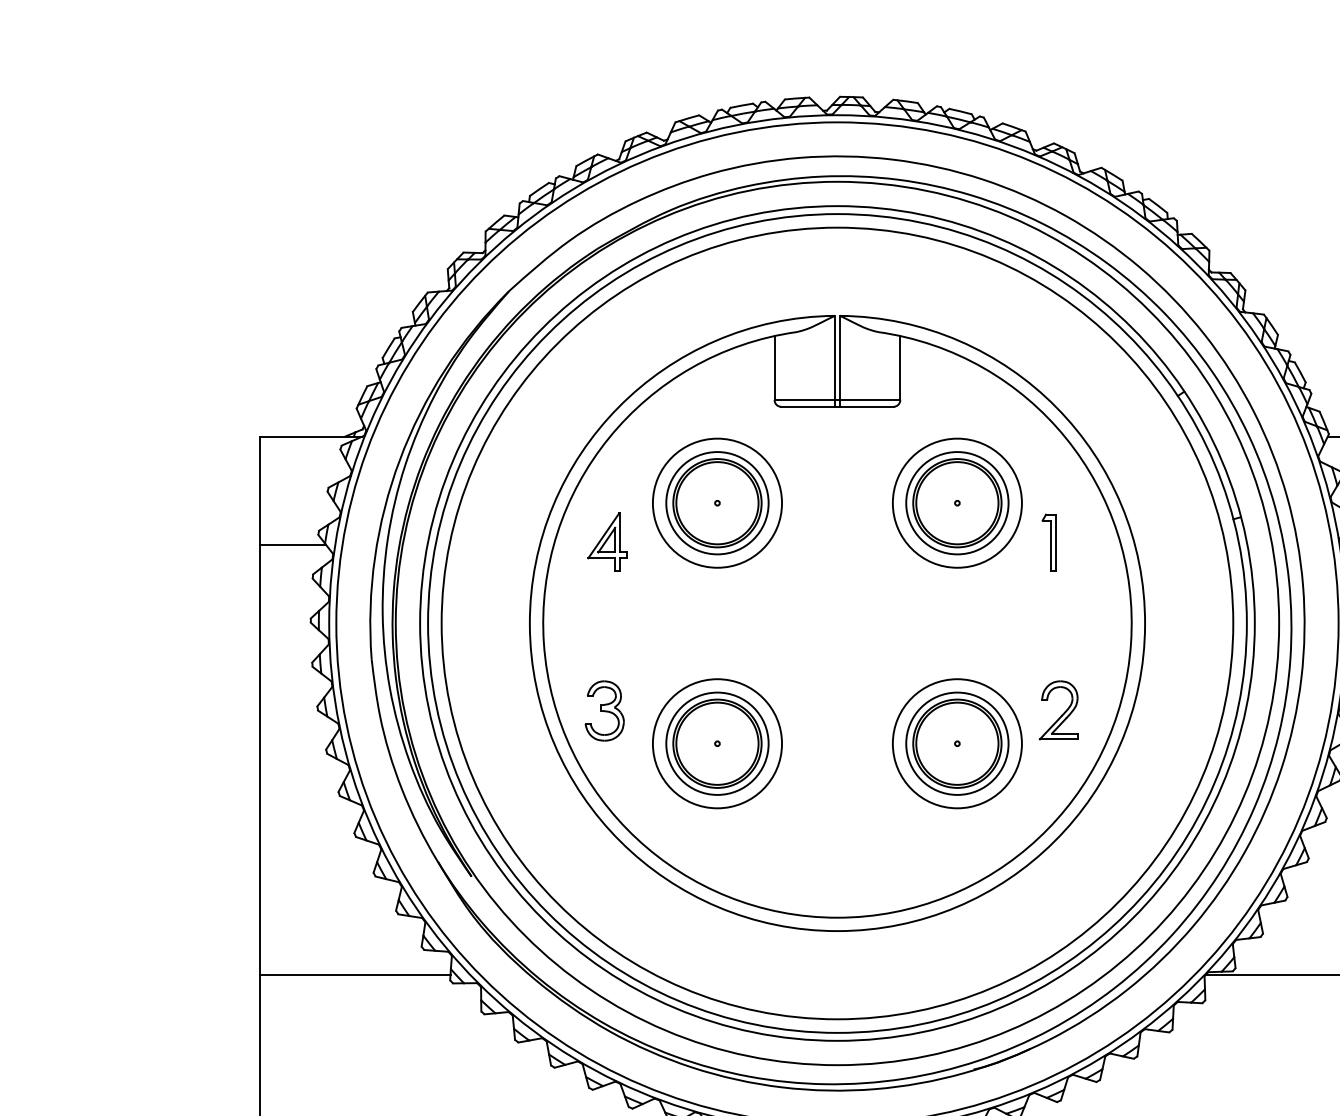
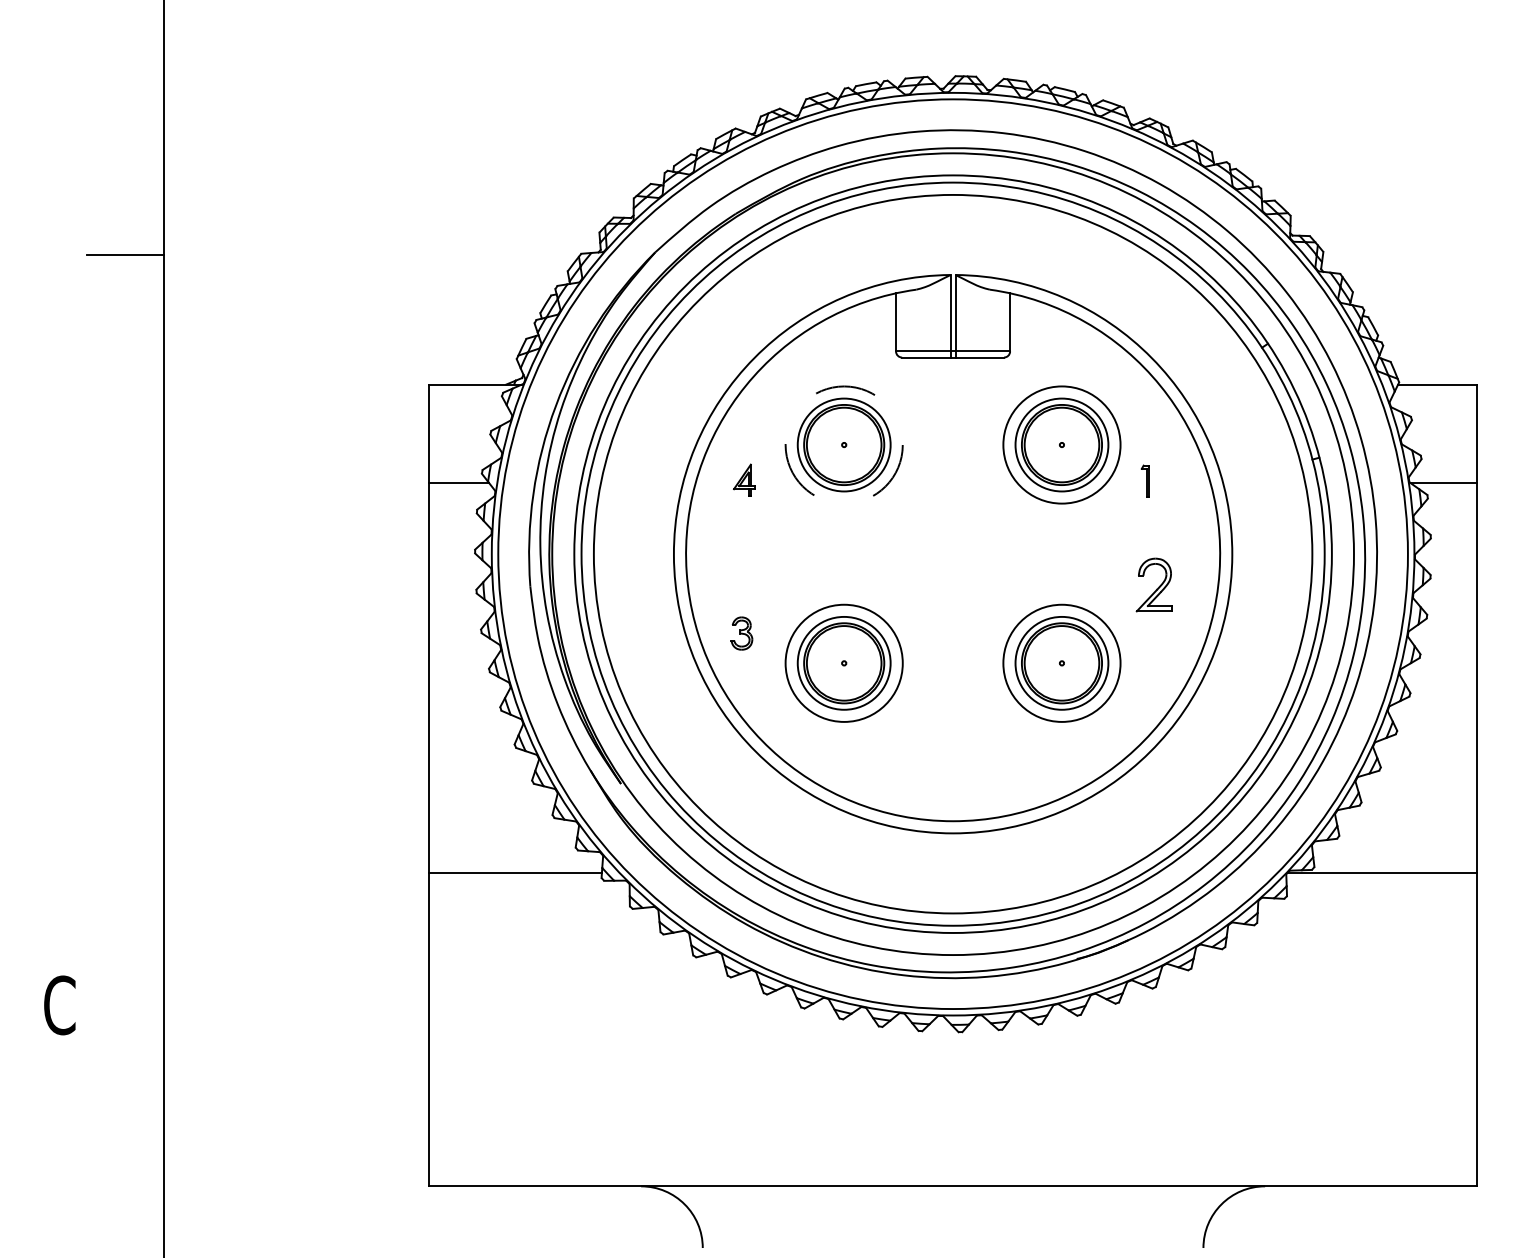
circle: (716, 502) -> (843, 444), solid -> dashed
part: (607, 542) -> (744, 480), size x0.6
part: (1049, 542) -> (1145, 480), size x0.6
part: (1058, 709) -> (1153, 584), moved
part: (604, 710) -> (741, 633), size x0.6

